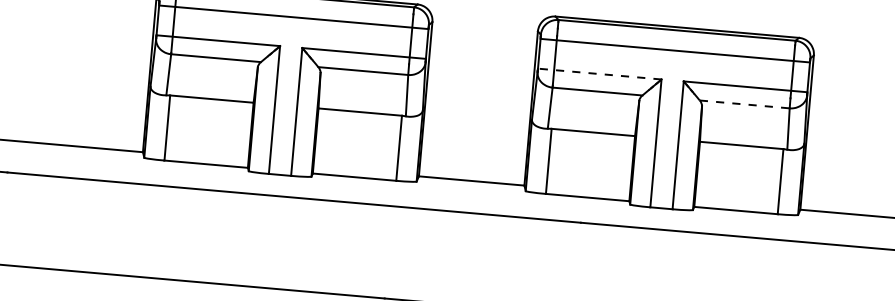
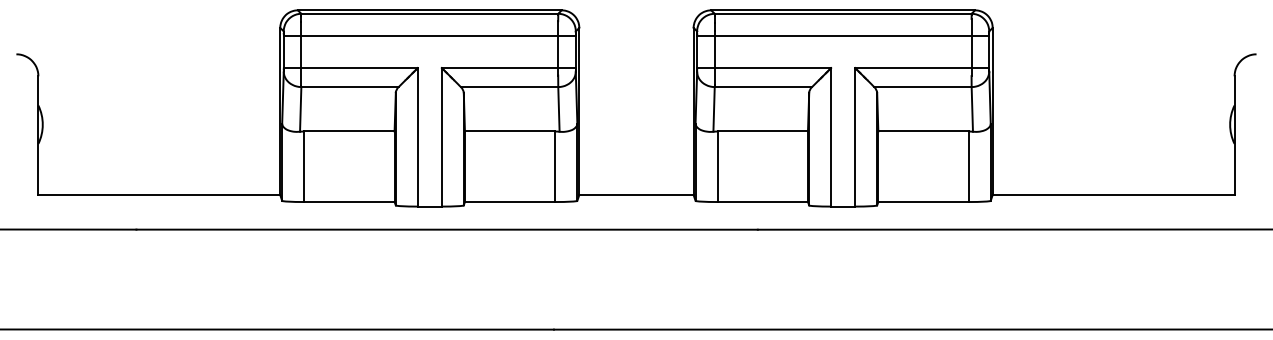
line: (600, 74) -> (764, 68), dashed -> solid
line: (744, 104) -> (922, 87), dashed -> solid

